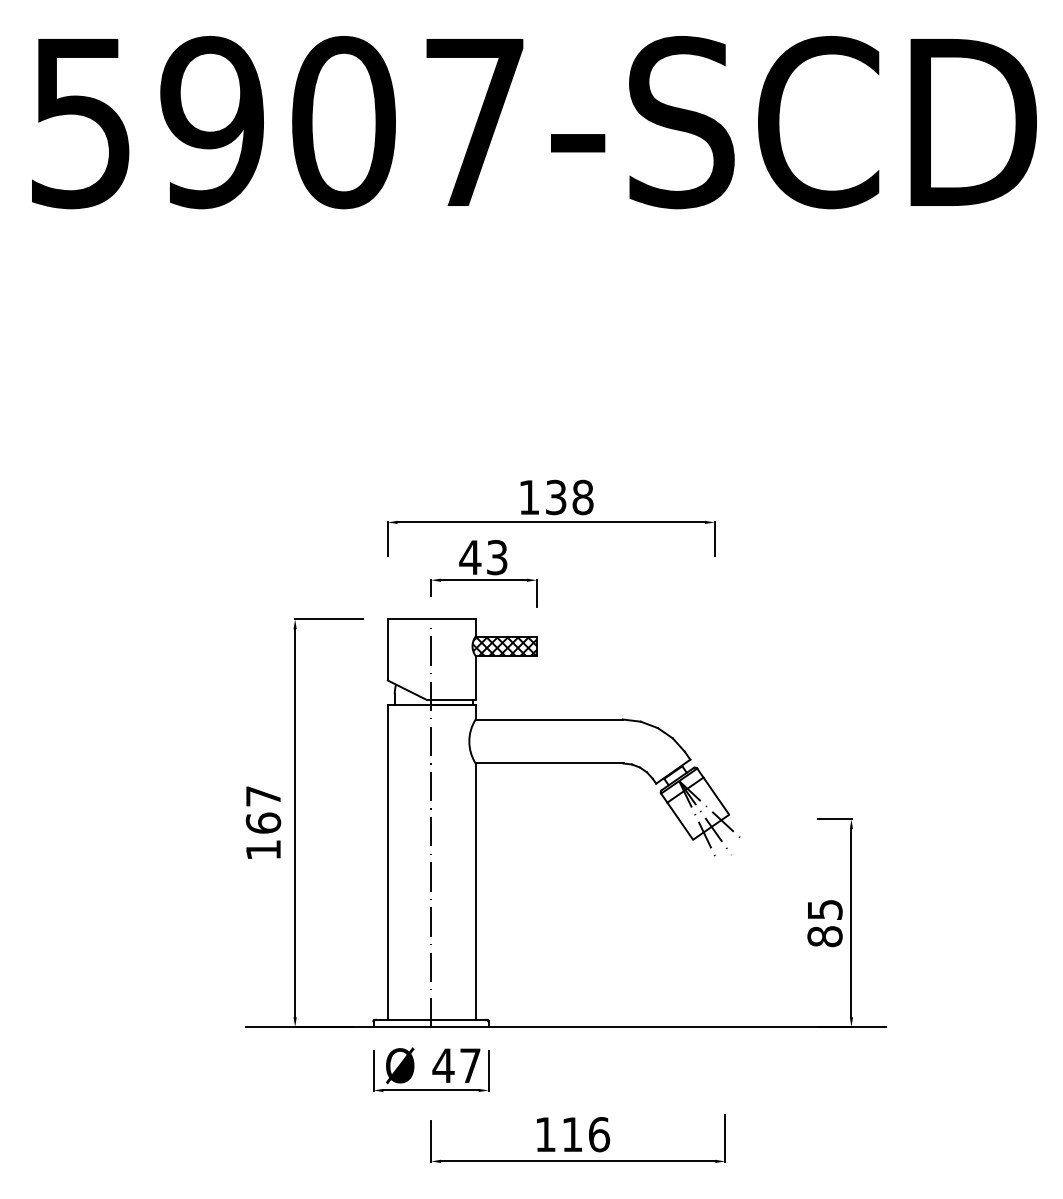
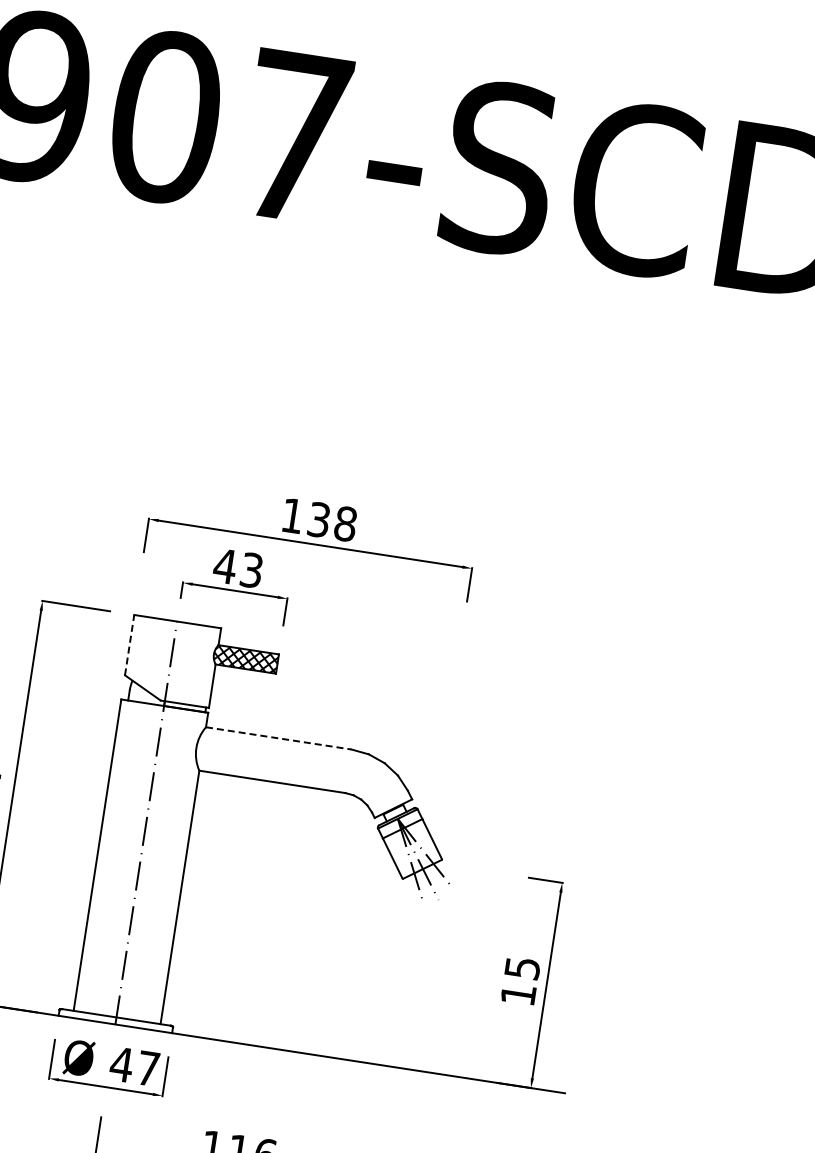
line: (387, 649) -> (129, 644), solid -> dashed
line: (549, 719) -> (278, 738), solid -> dashed
text: (824, 936) -> (517, 994), 85 -> 15

